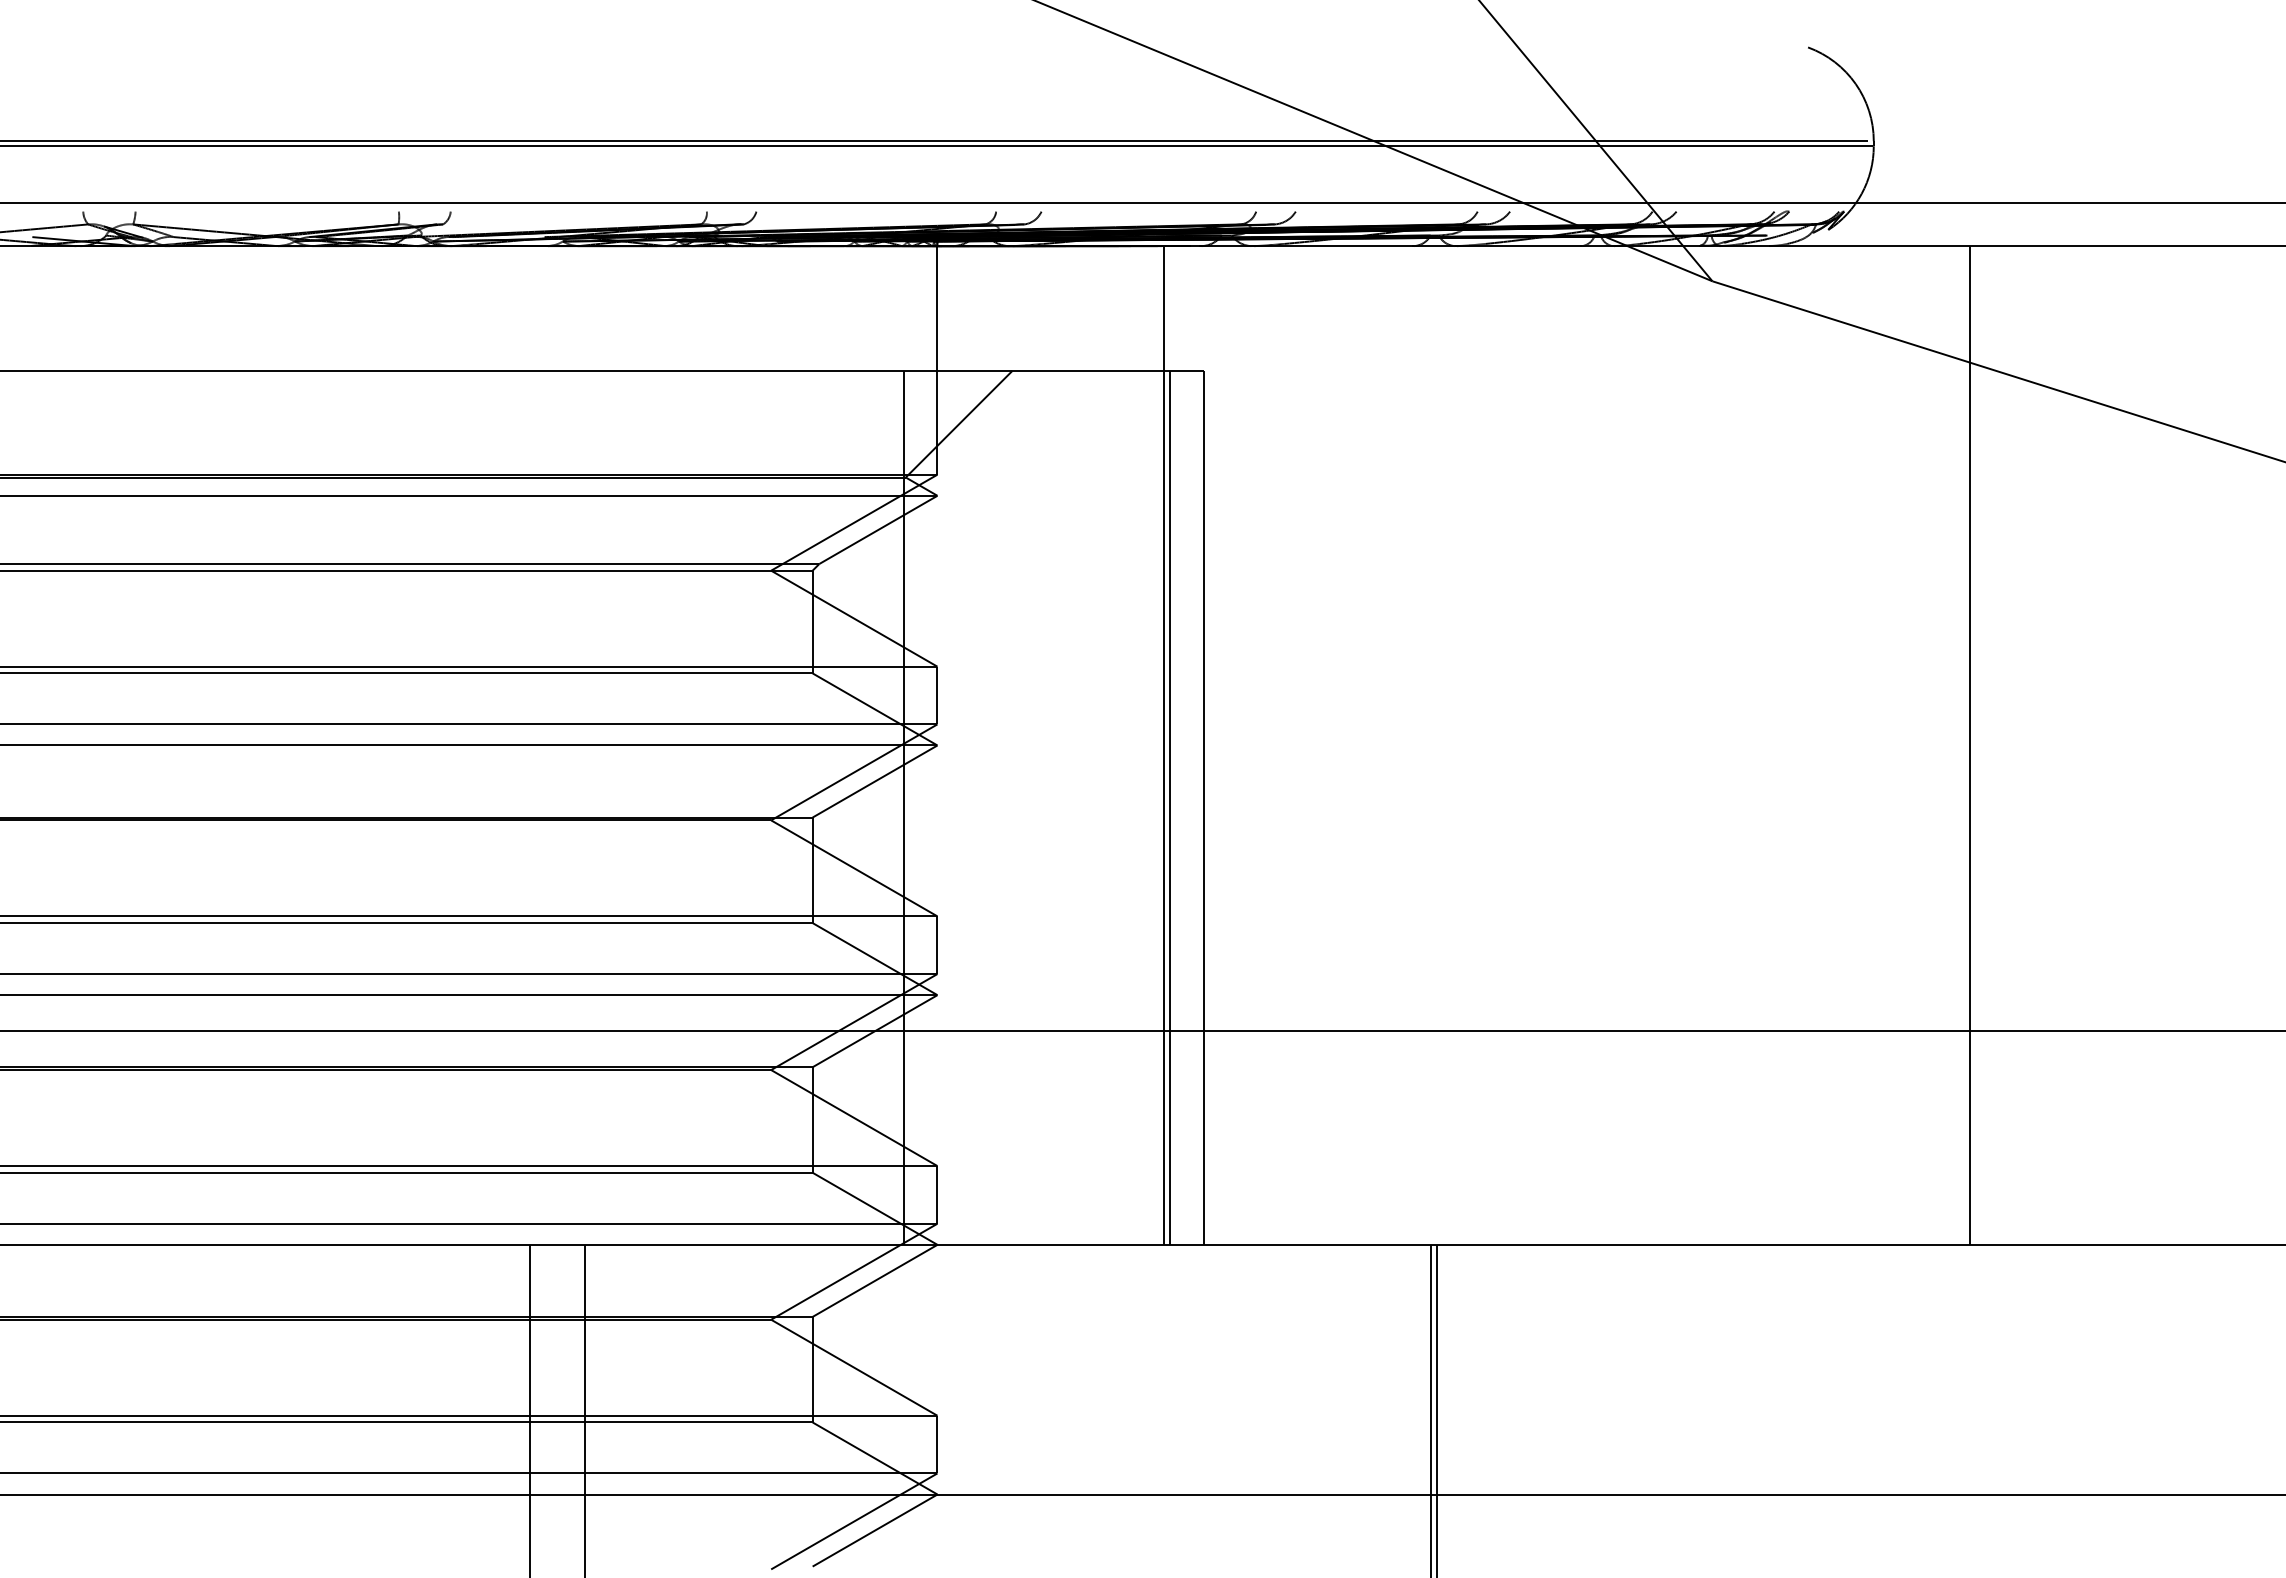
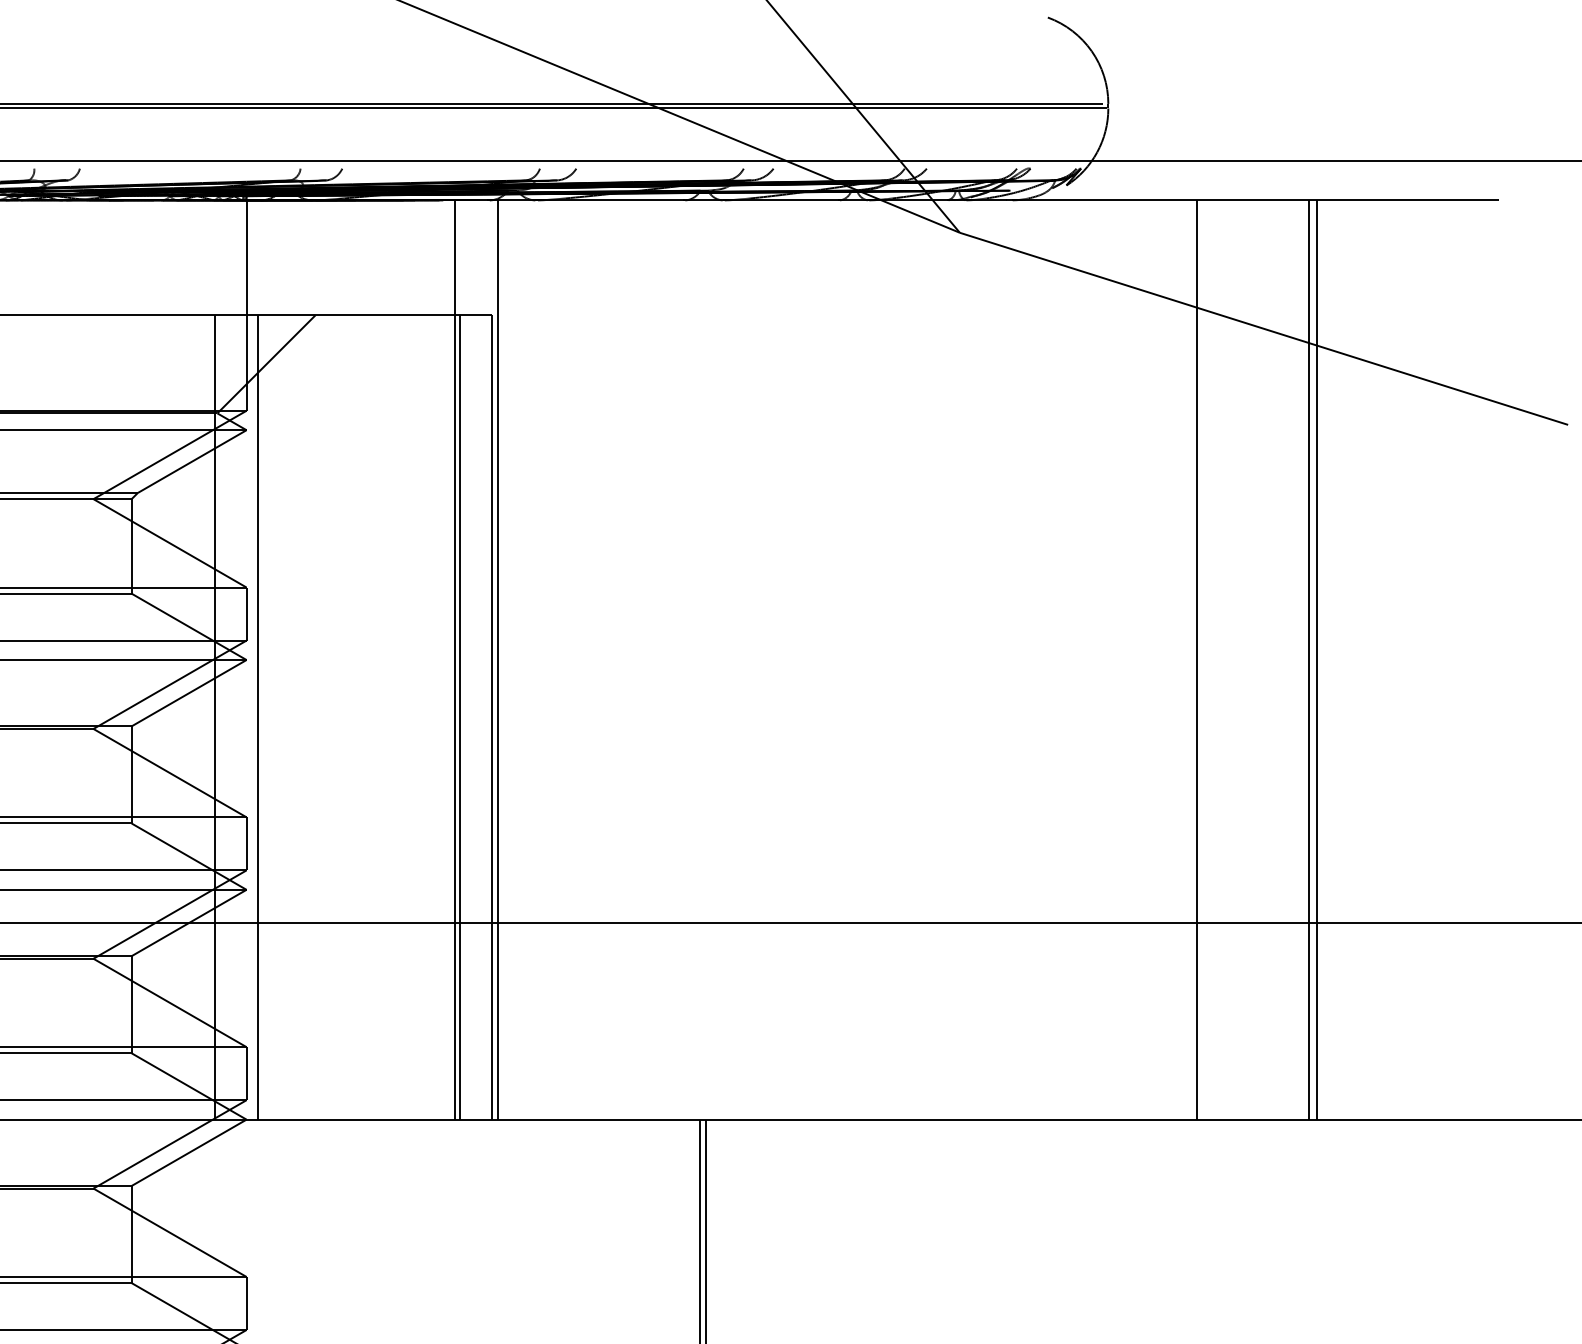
line: (1210, 745) -> (497, 660), added
line: (2091, 745) -> (1308, 660), added
line: (2099, 745) -> (1316, 660), added
line: (950, 807) -> (258, 717), added

